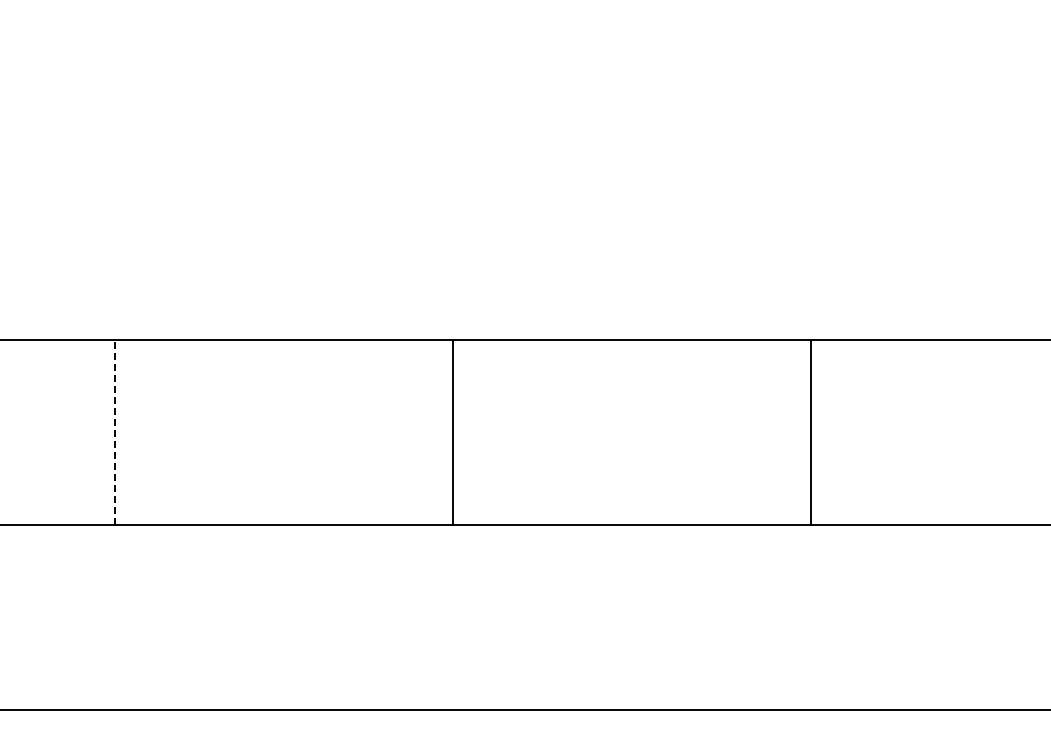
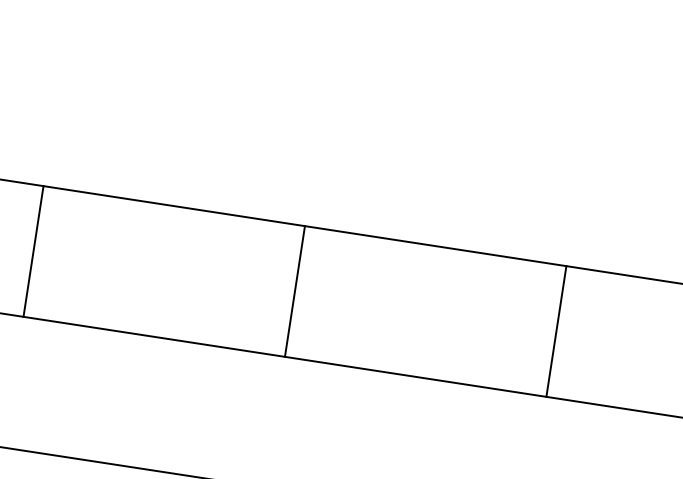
line: (114, 432) -> (33, 251), dashed -> solid
line: (453, 432) -> (295, 291), moved
line: (811, 432) -> (556, 331), moved

